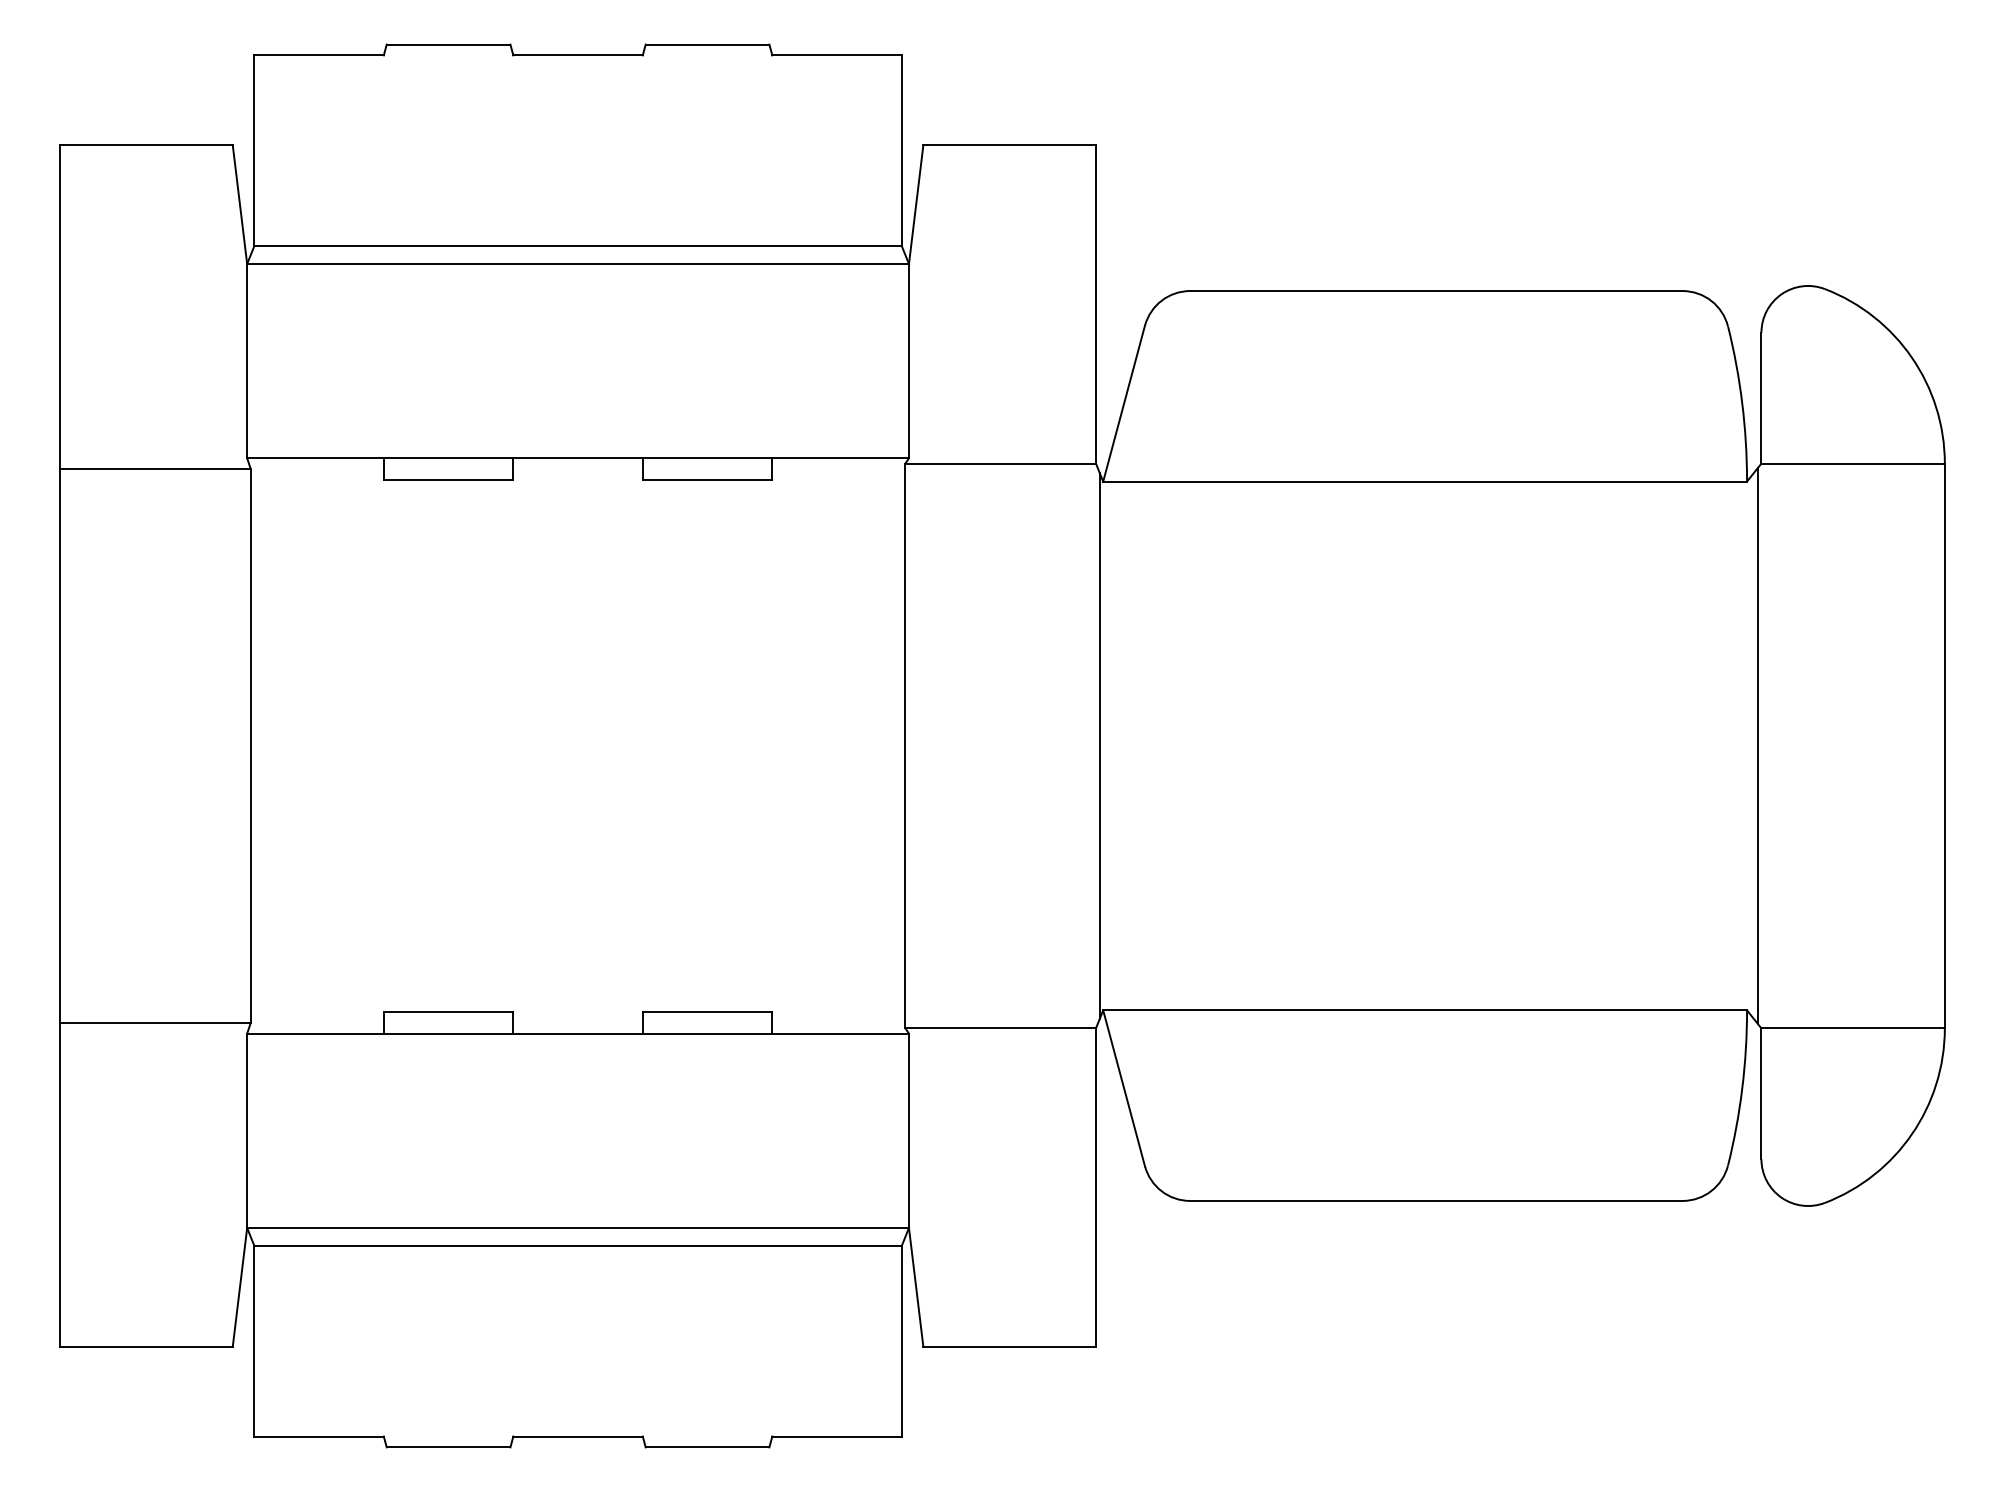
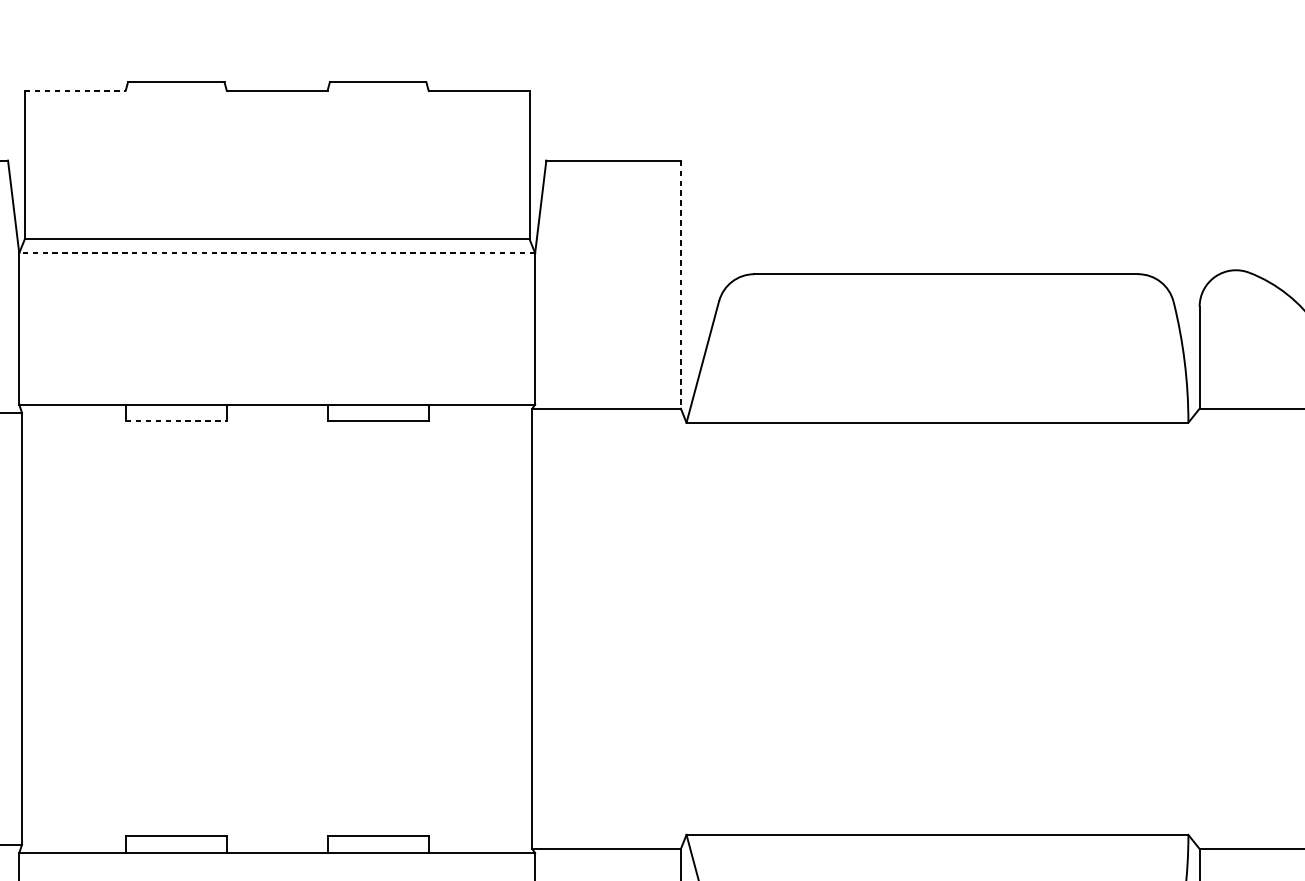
line: (319, 55) -> (75, 90), solid -> dashed
line: (578, 264) -> (277, 253), solid -> dashed
line: (1096, 304) -> (681, 284), solid -> dashed
line: (448, 479) -> (176, 421), solid -> dashed
line: (1099, 745) -> (683, 628), removed
line: (1757, 745) -> (1196, 628), removed

